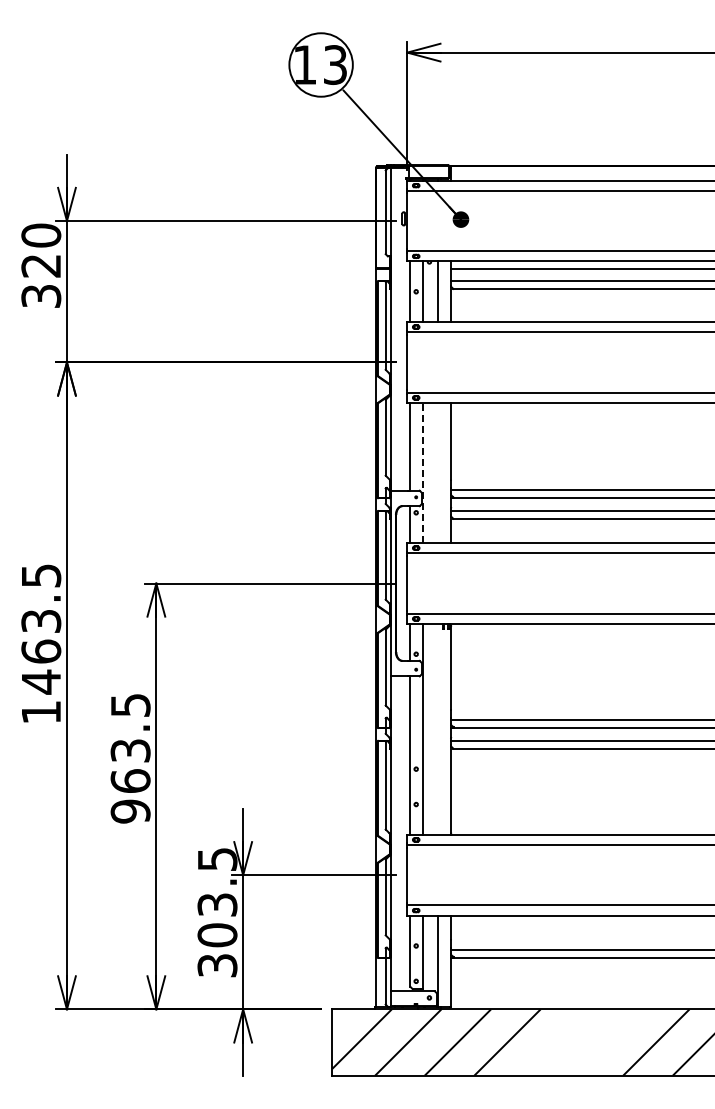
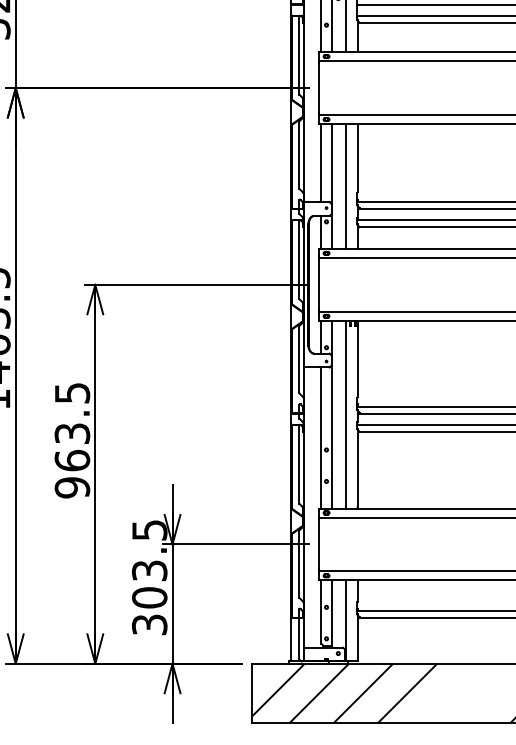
line: (422, 472) -> (332, 186), dashed -> solid
line: (437, 472) -> (345, 186), added
line: (437, 728) -> (345, 413), added

